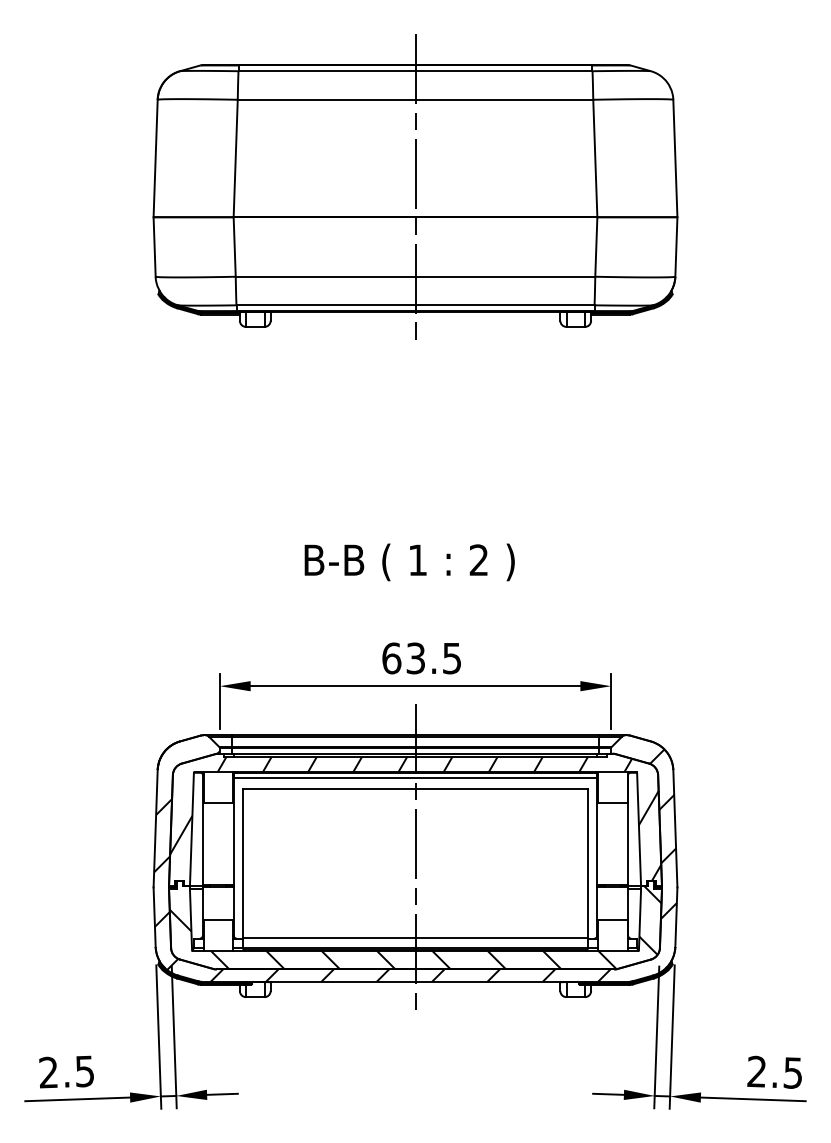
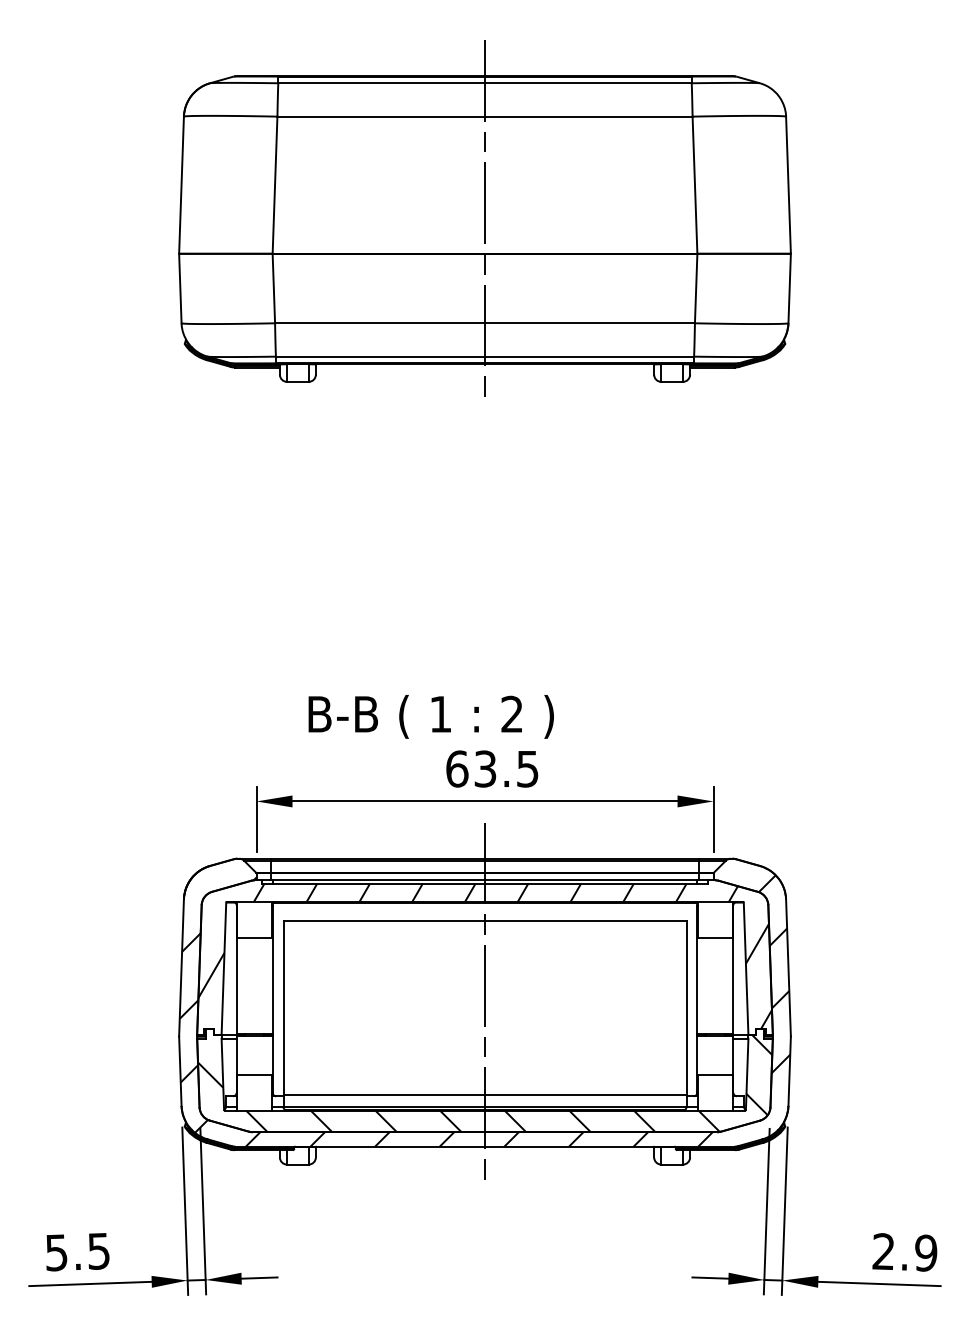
text: (409, 562) -> (430, 716), moved
line: (415, 778) -> (484, 909), removed
text: (48, 1072) -> (56, 1252), 2.5 -> 5.5
text: (793, 1072) -> (926, 1252), 2.5 -> 2.9

